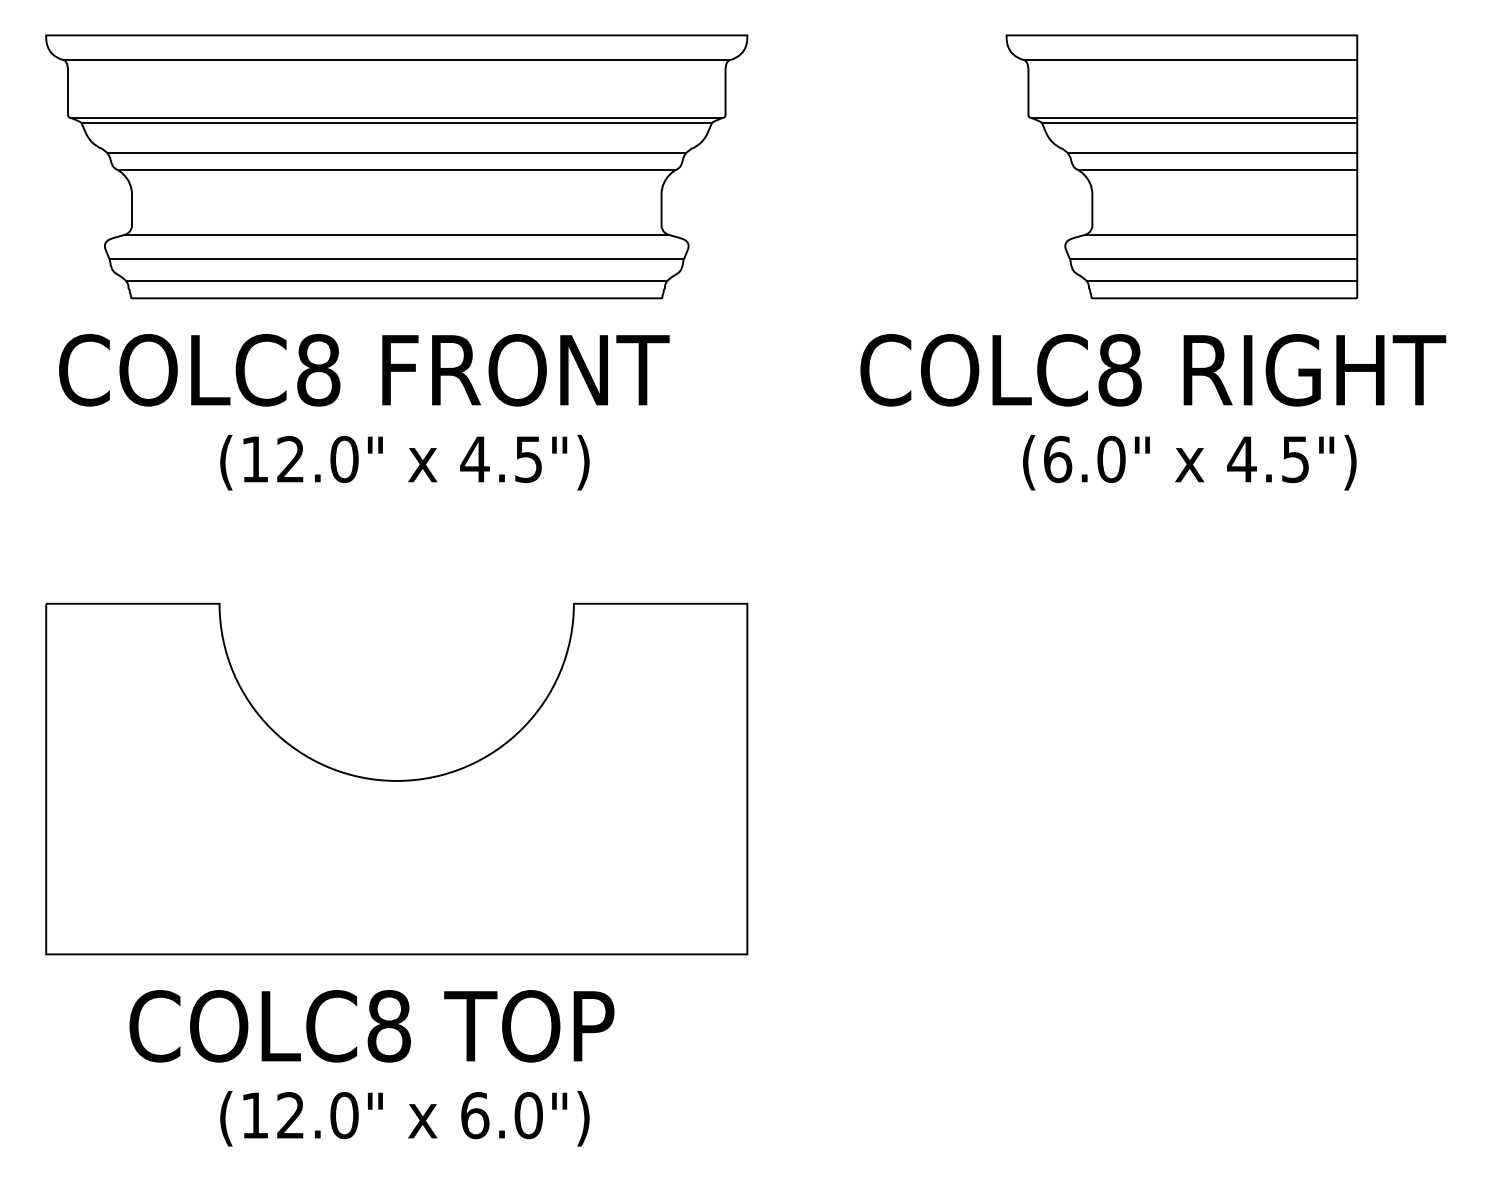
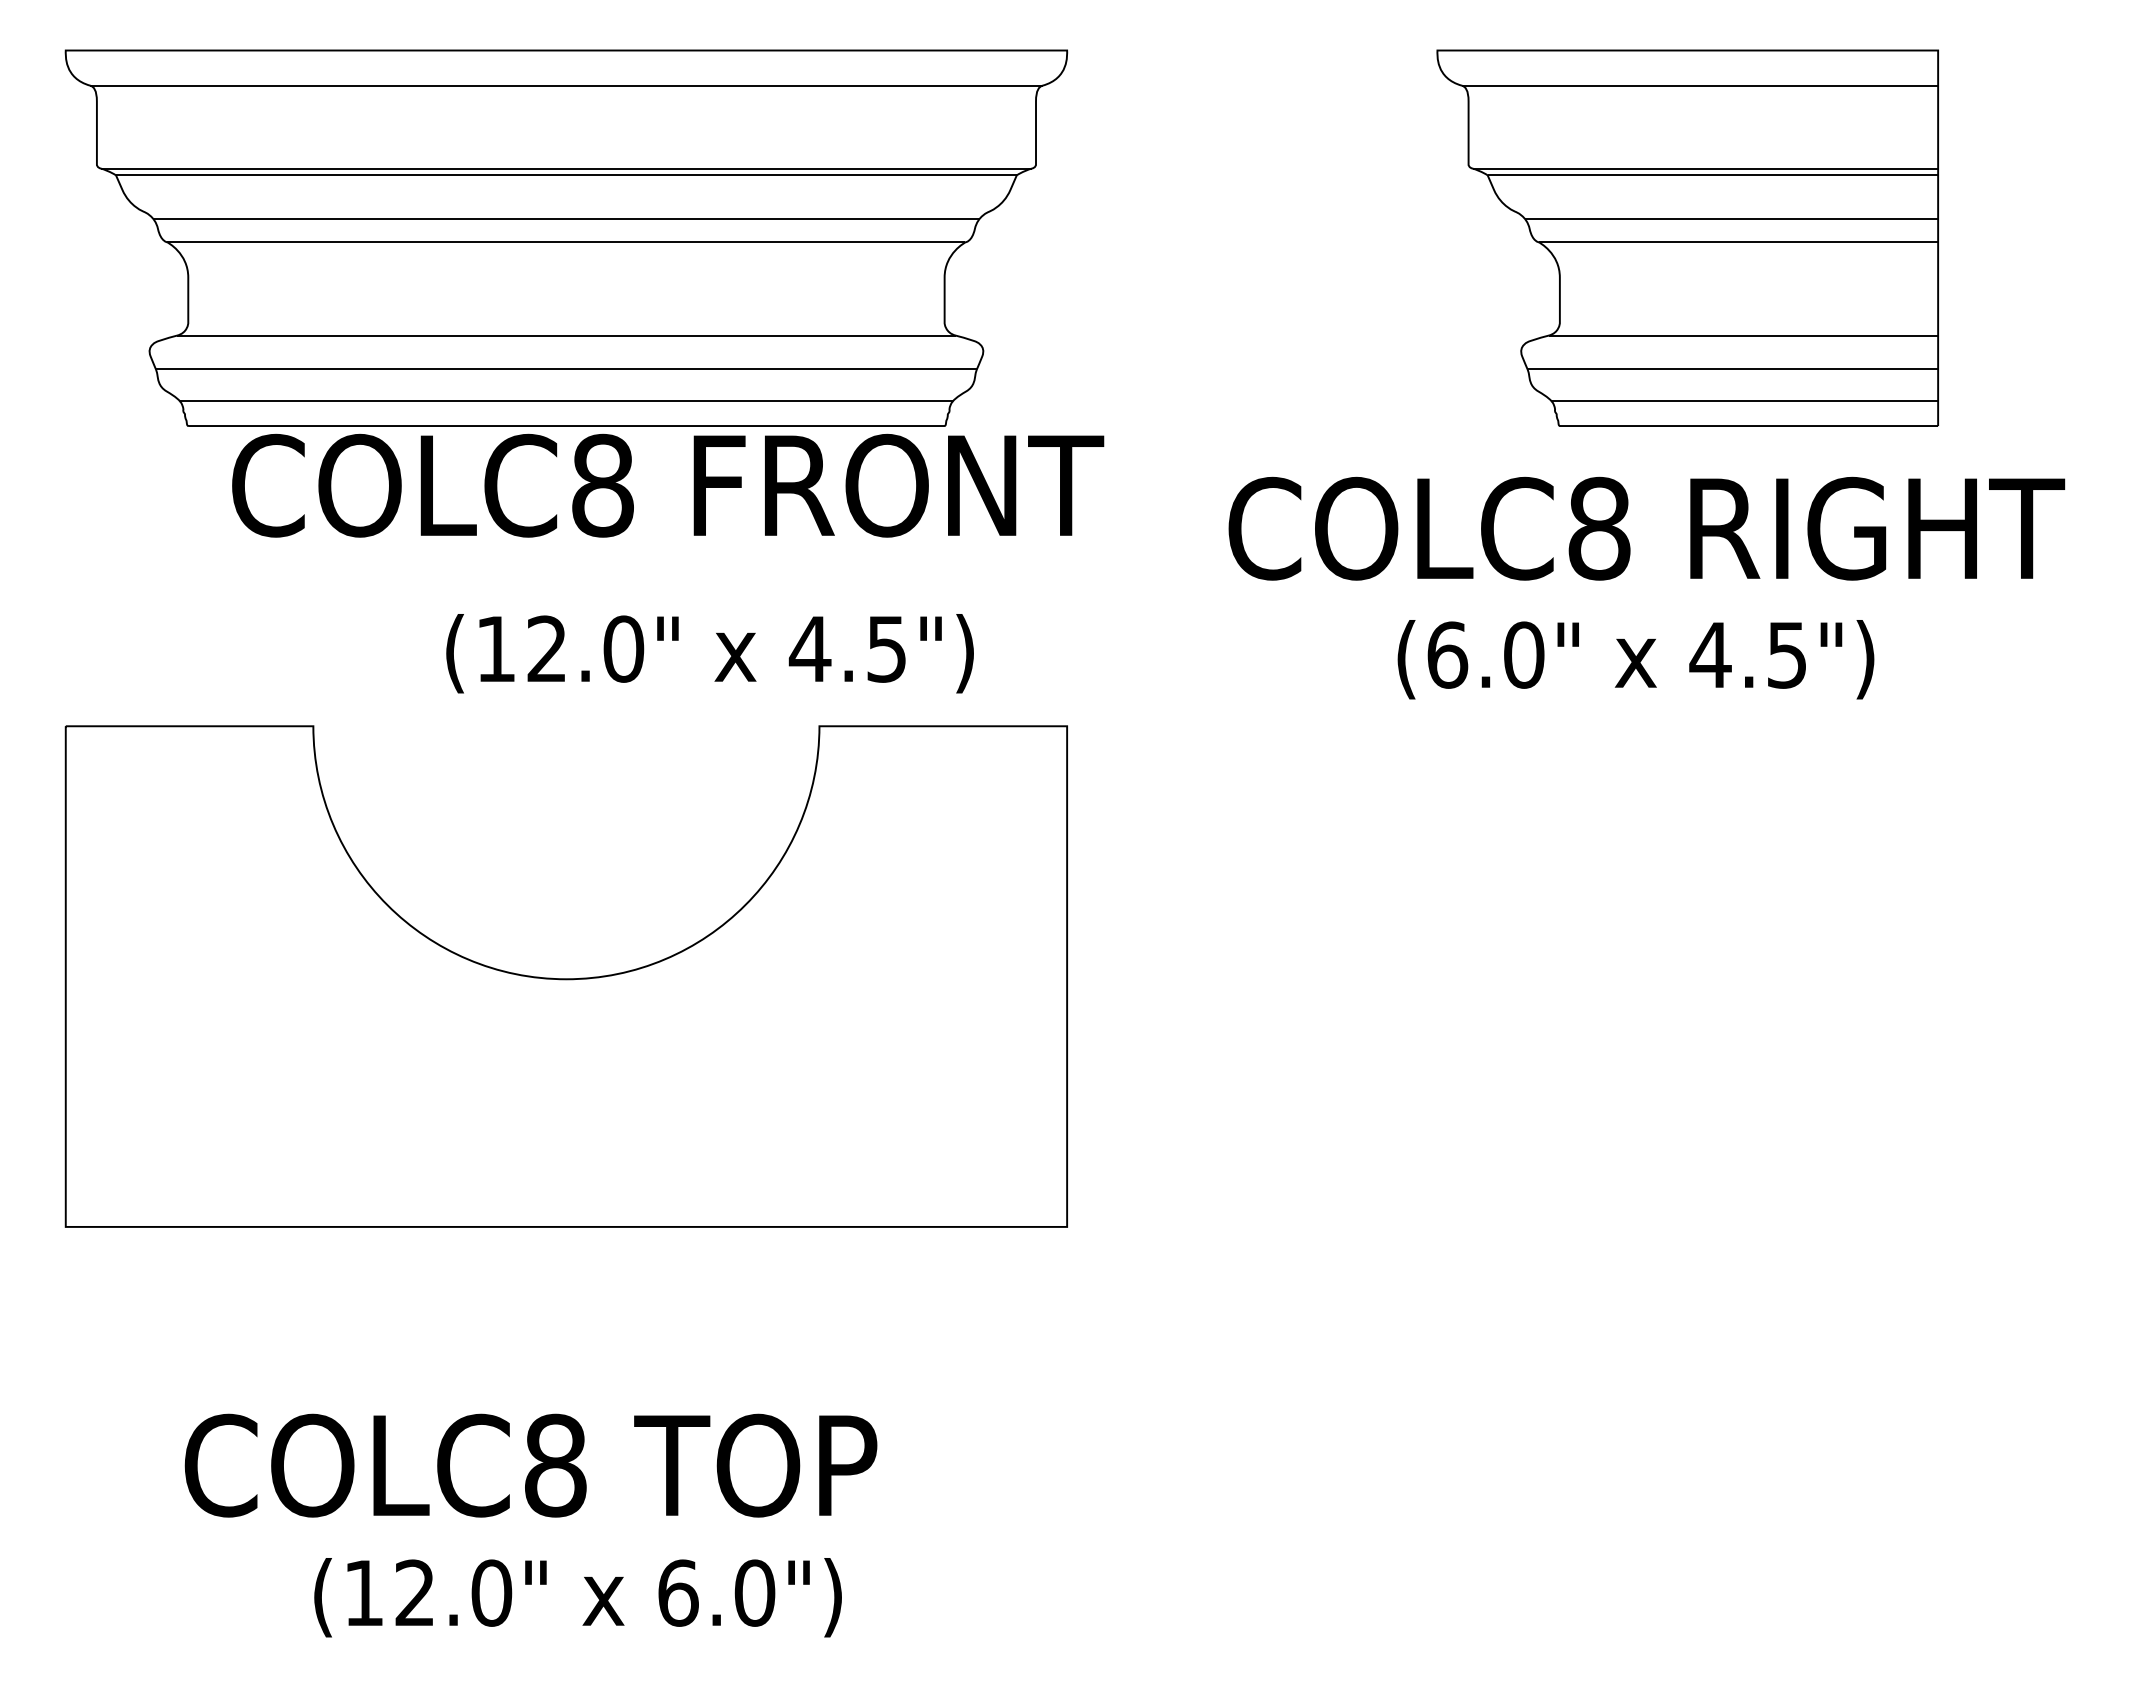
text: (364, 370) -> (668, 485), moved
text: (404, 462) -> (709, 653), moved
text: (1189, 462) -> (1635, 659), moved
part: (396, 779) -> (565, 976), moved

